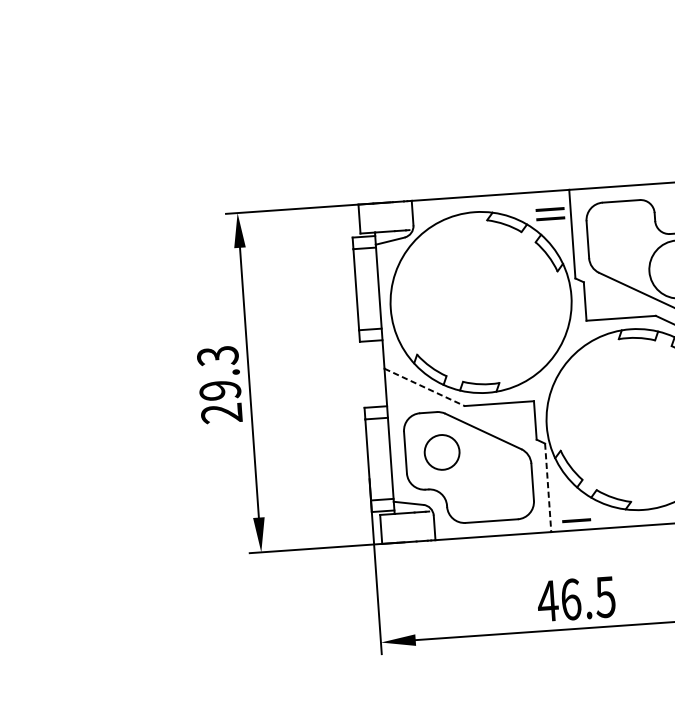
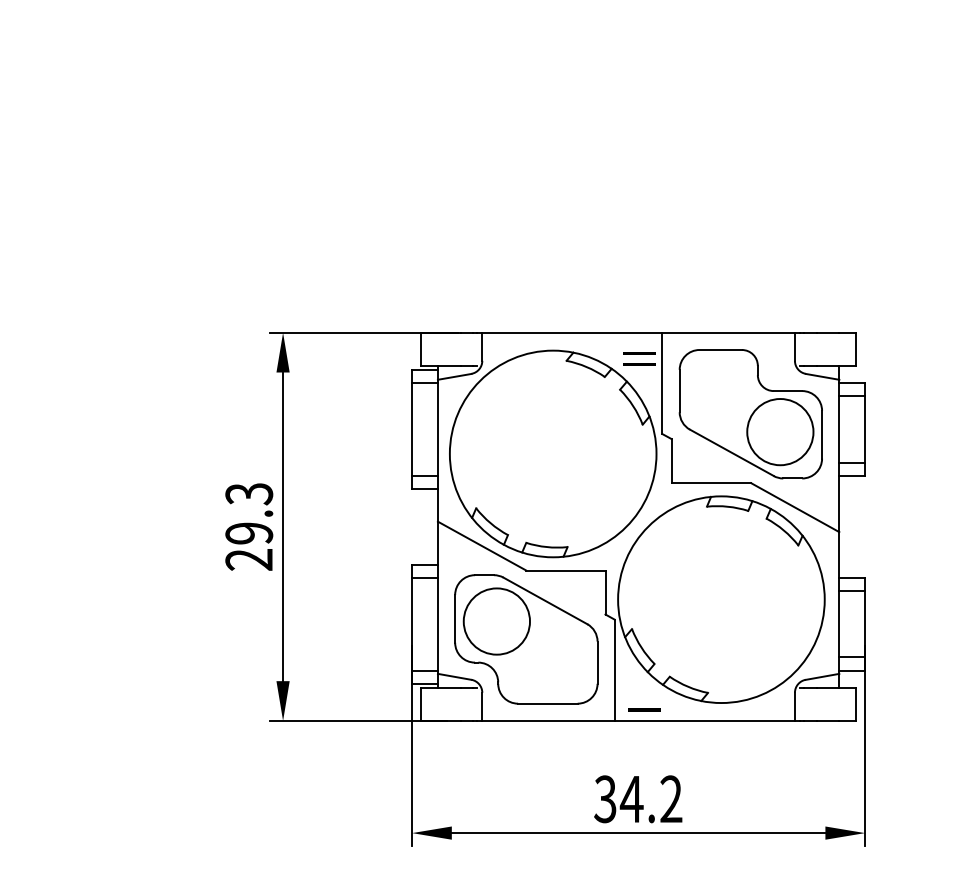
line: (424, 387) -> (482, 546), dashed -> solid
circle: (441, 452) -> (496, 621), size x1.67
line: (547, 488) -> (614, 670), dashed -> solid
text: (575, 599) -> (637, 799), 46.5 -> 34.2

